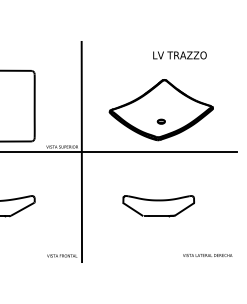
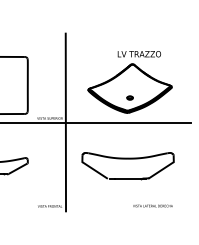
text: (179, 55) -> (139, 54), moved
part: (158, 206) -> (127, 166), size x1.6
text: (207, 255) -> (152, 206), moved

